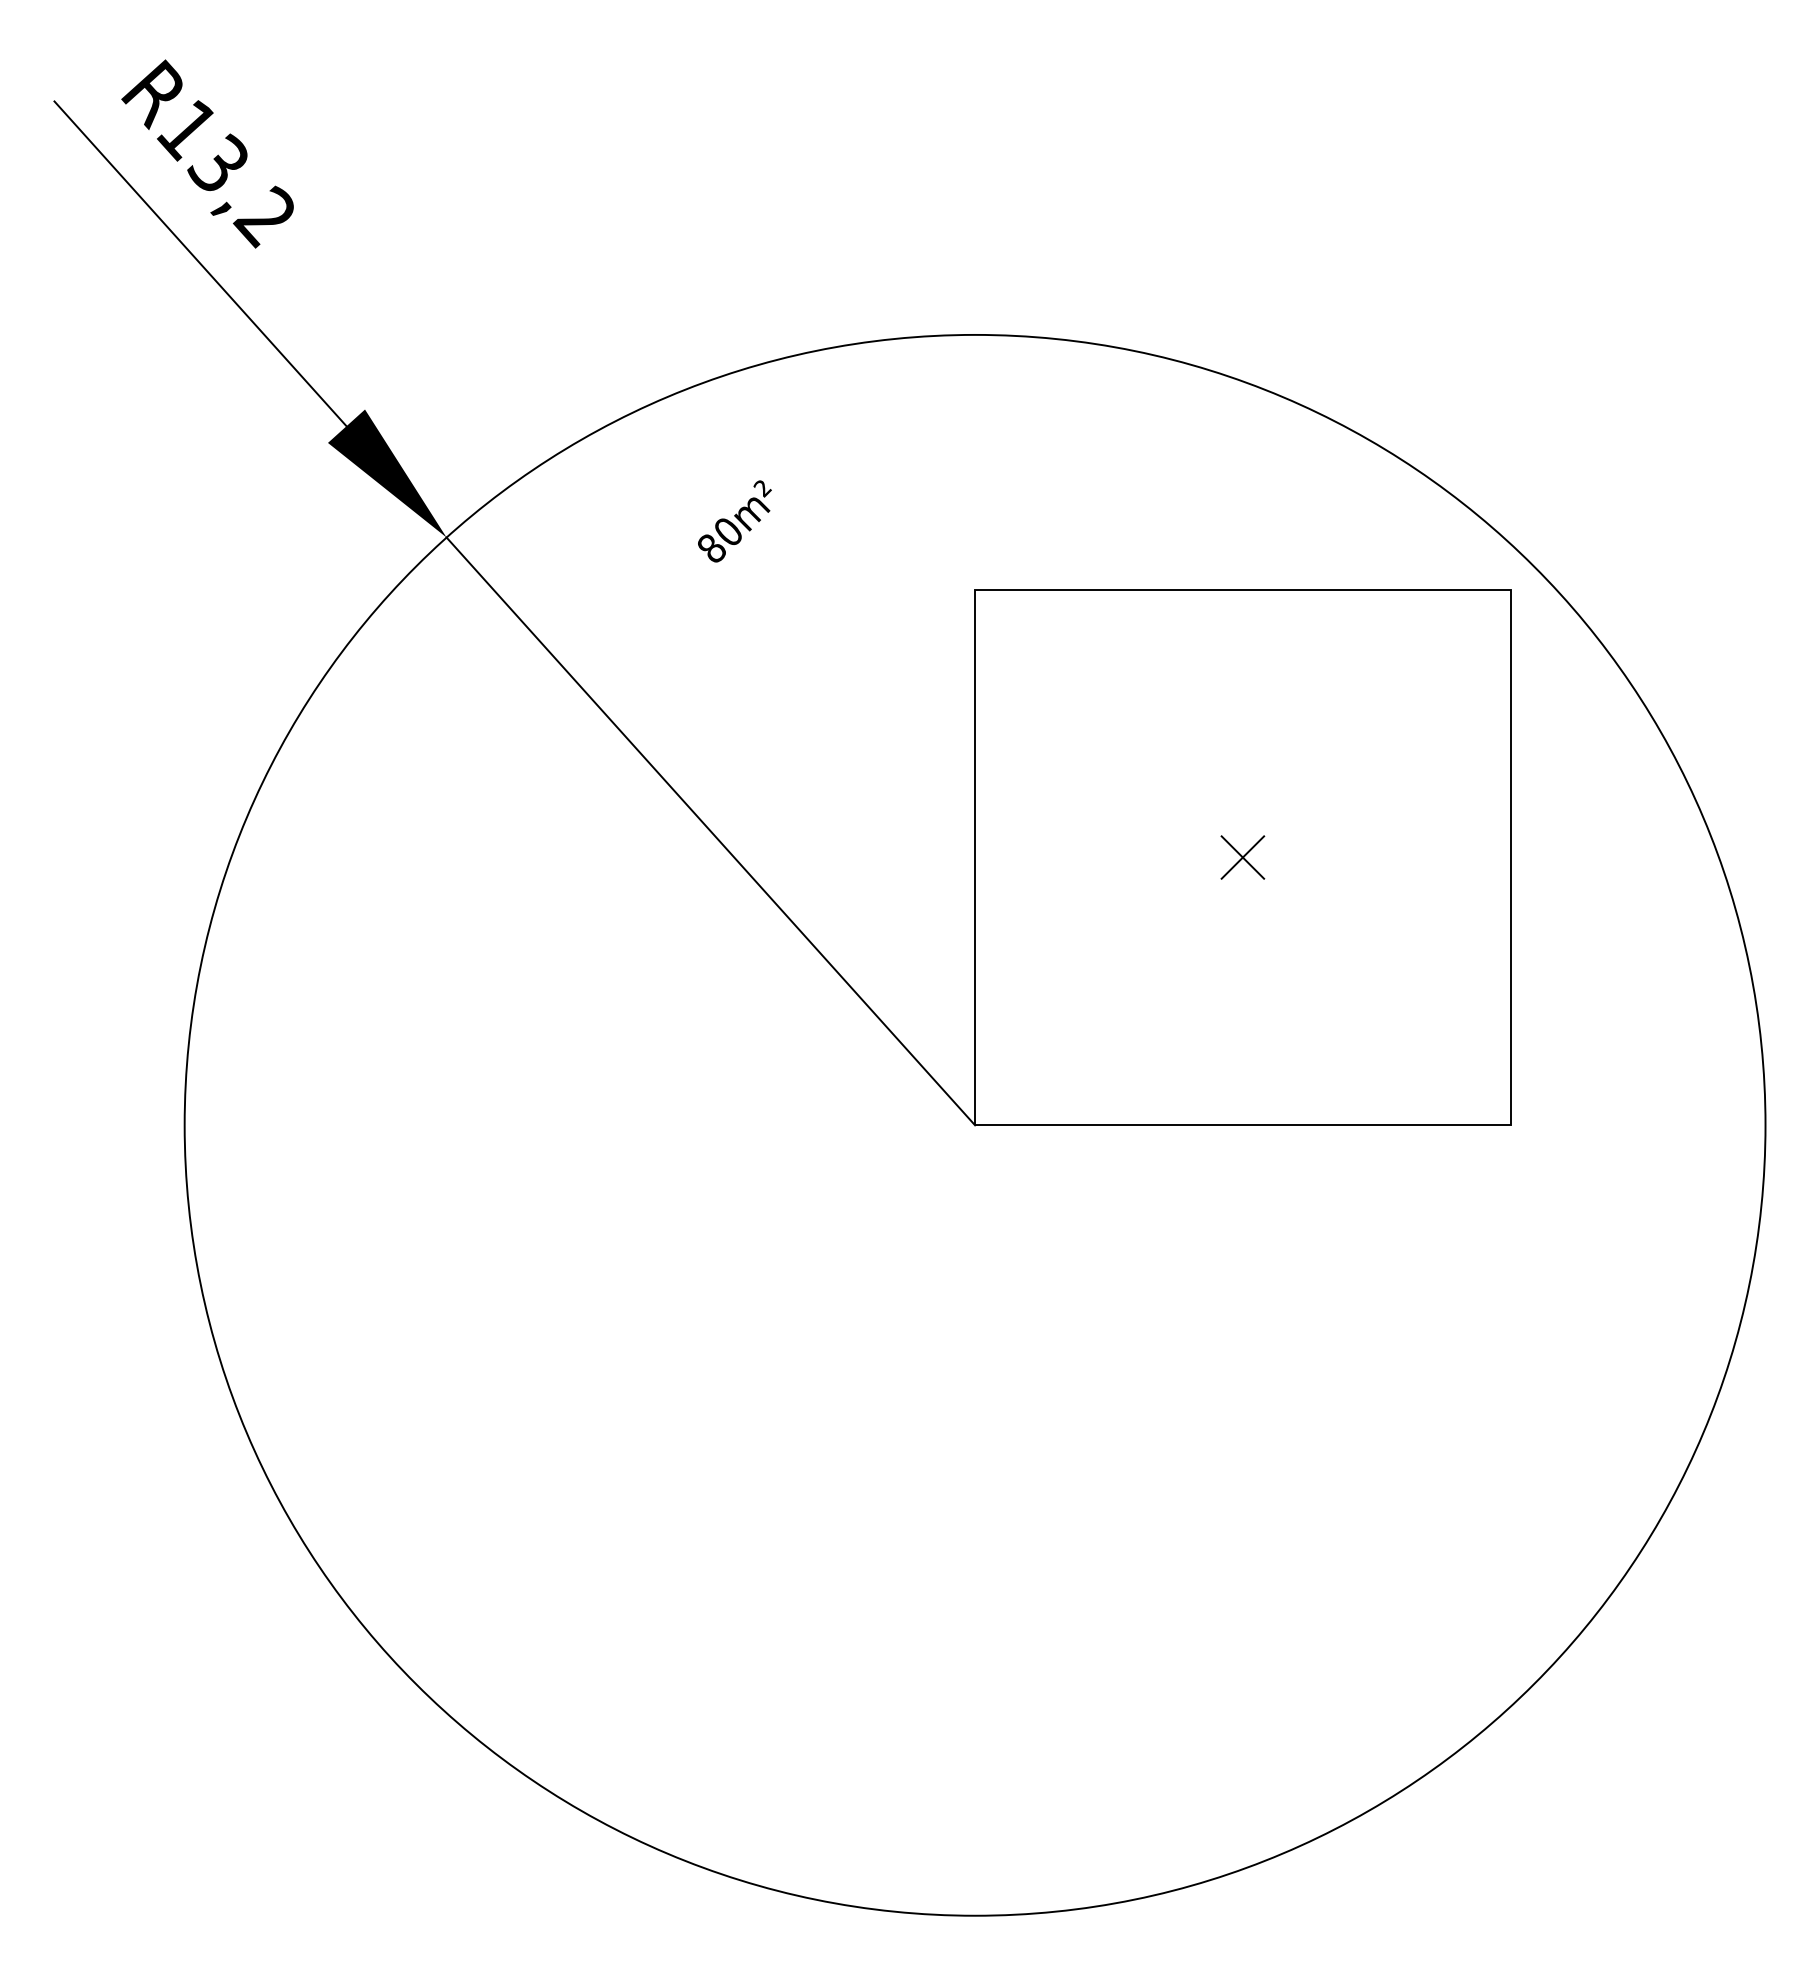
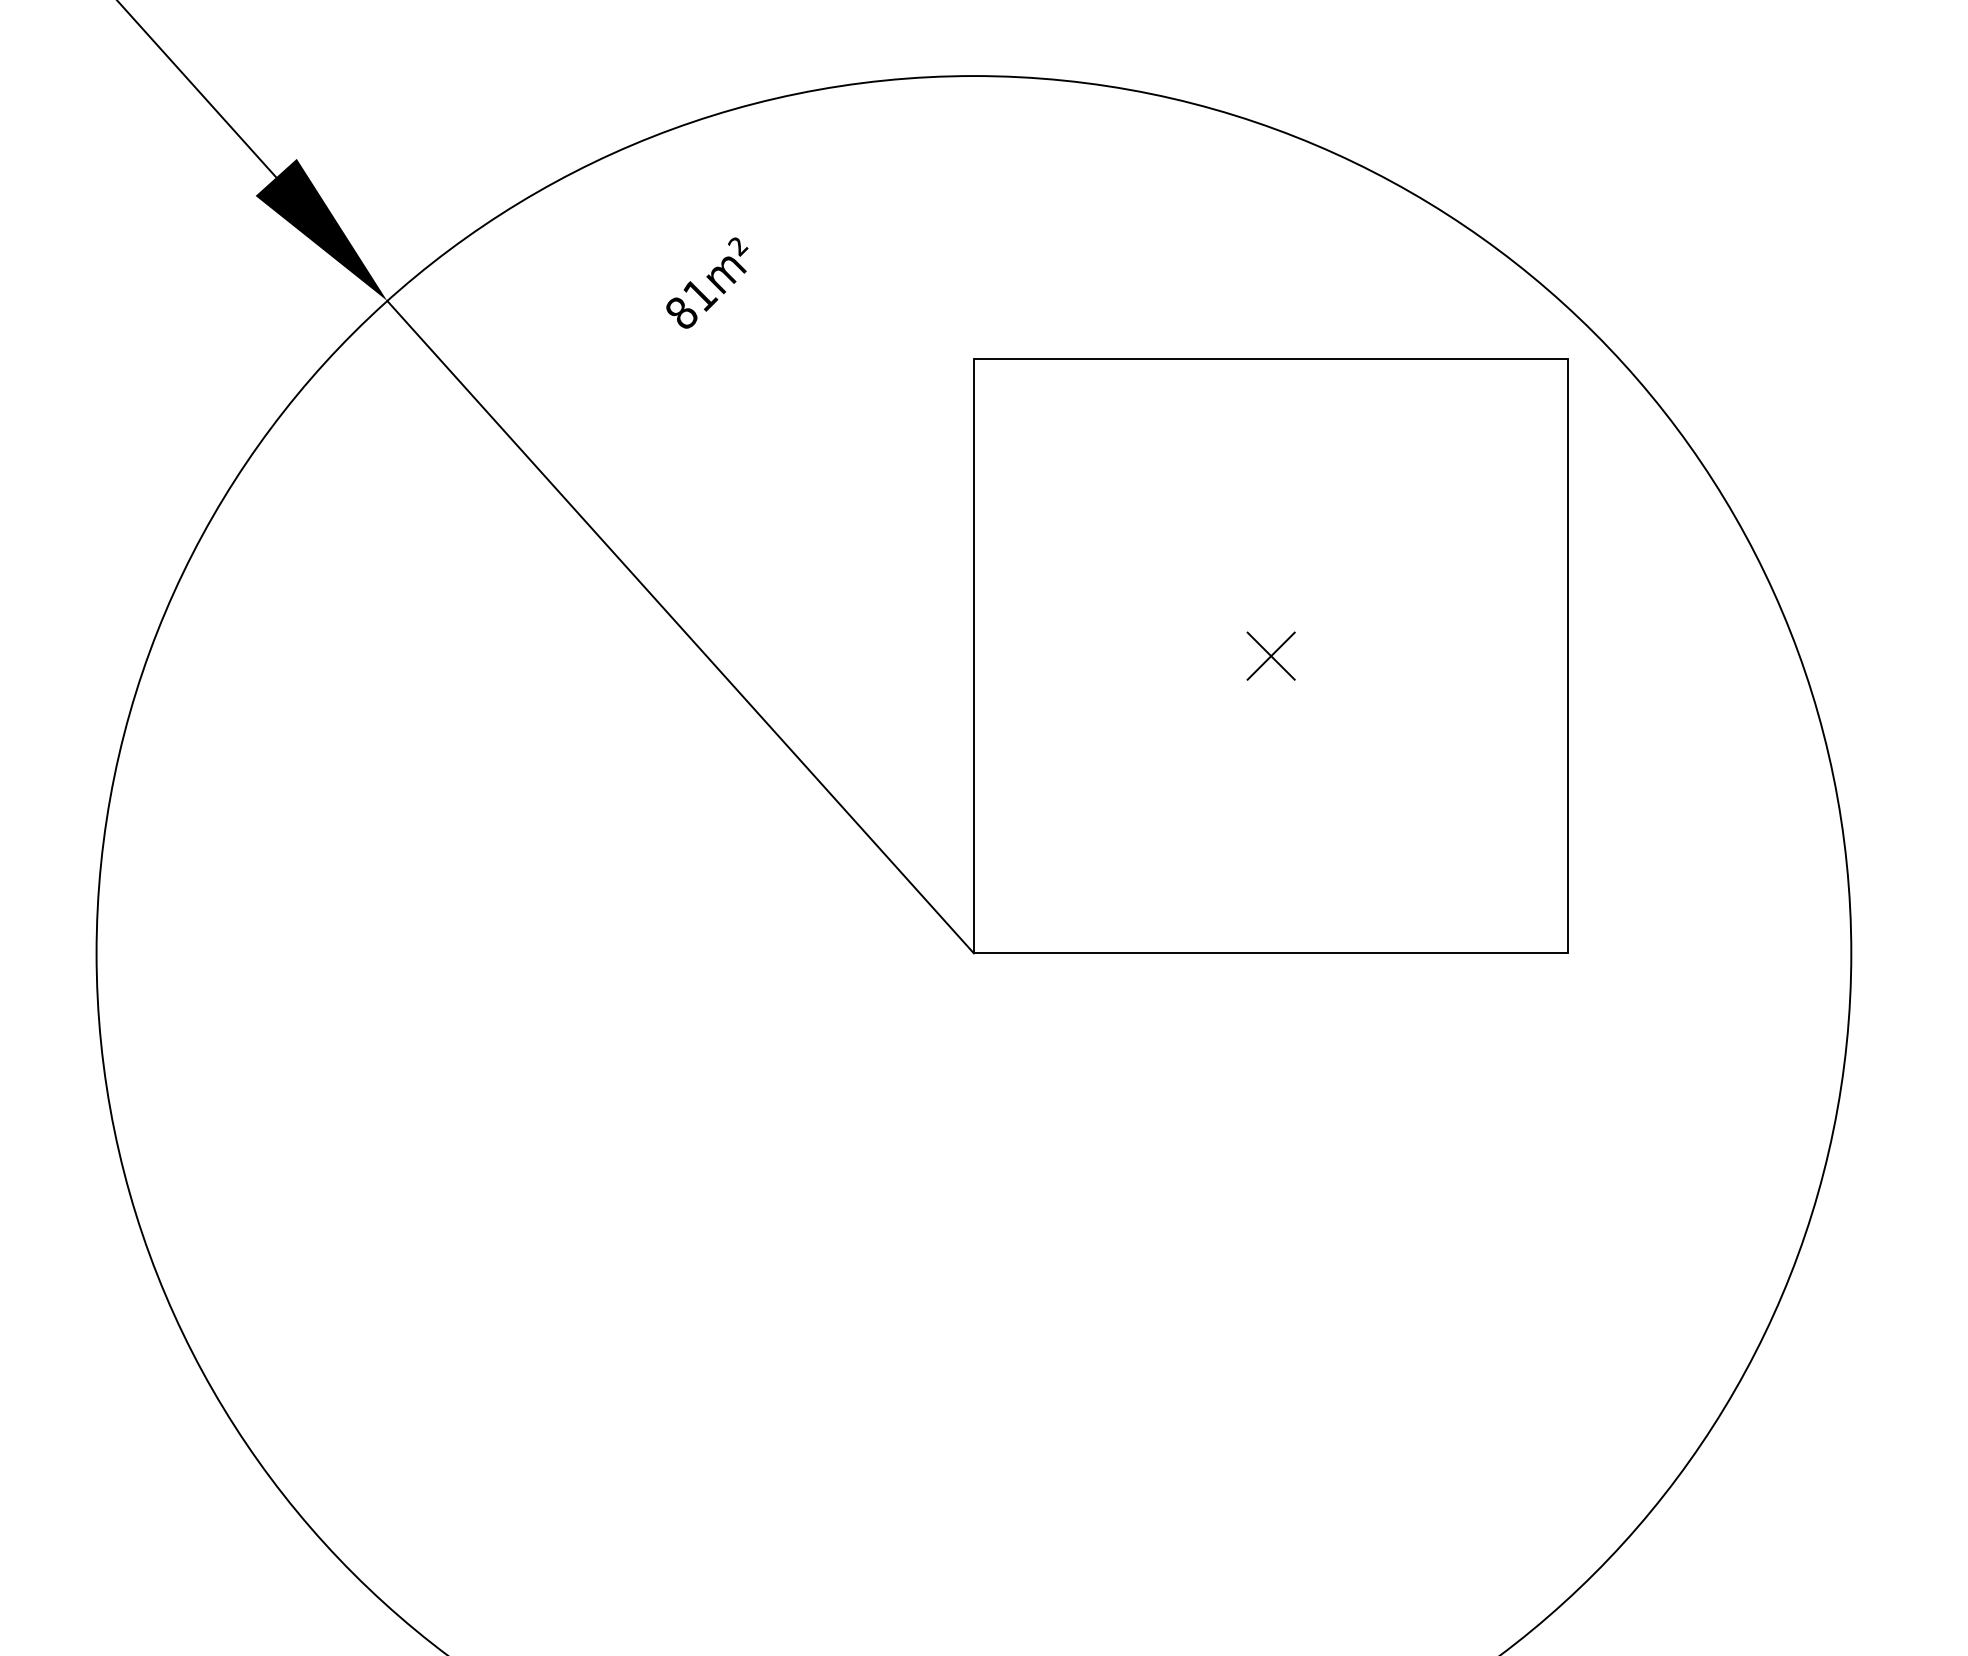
text: (728, 532) -> (700, 295), 80m² -> 81m²

